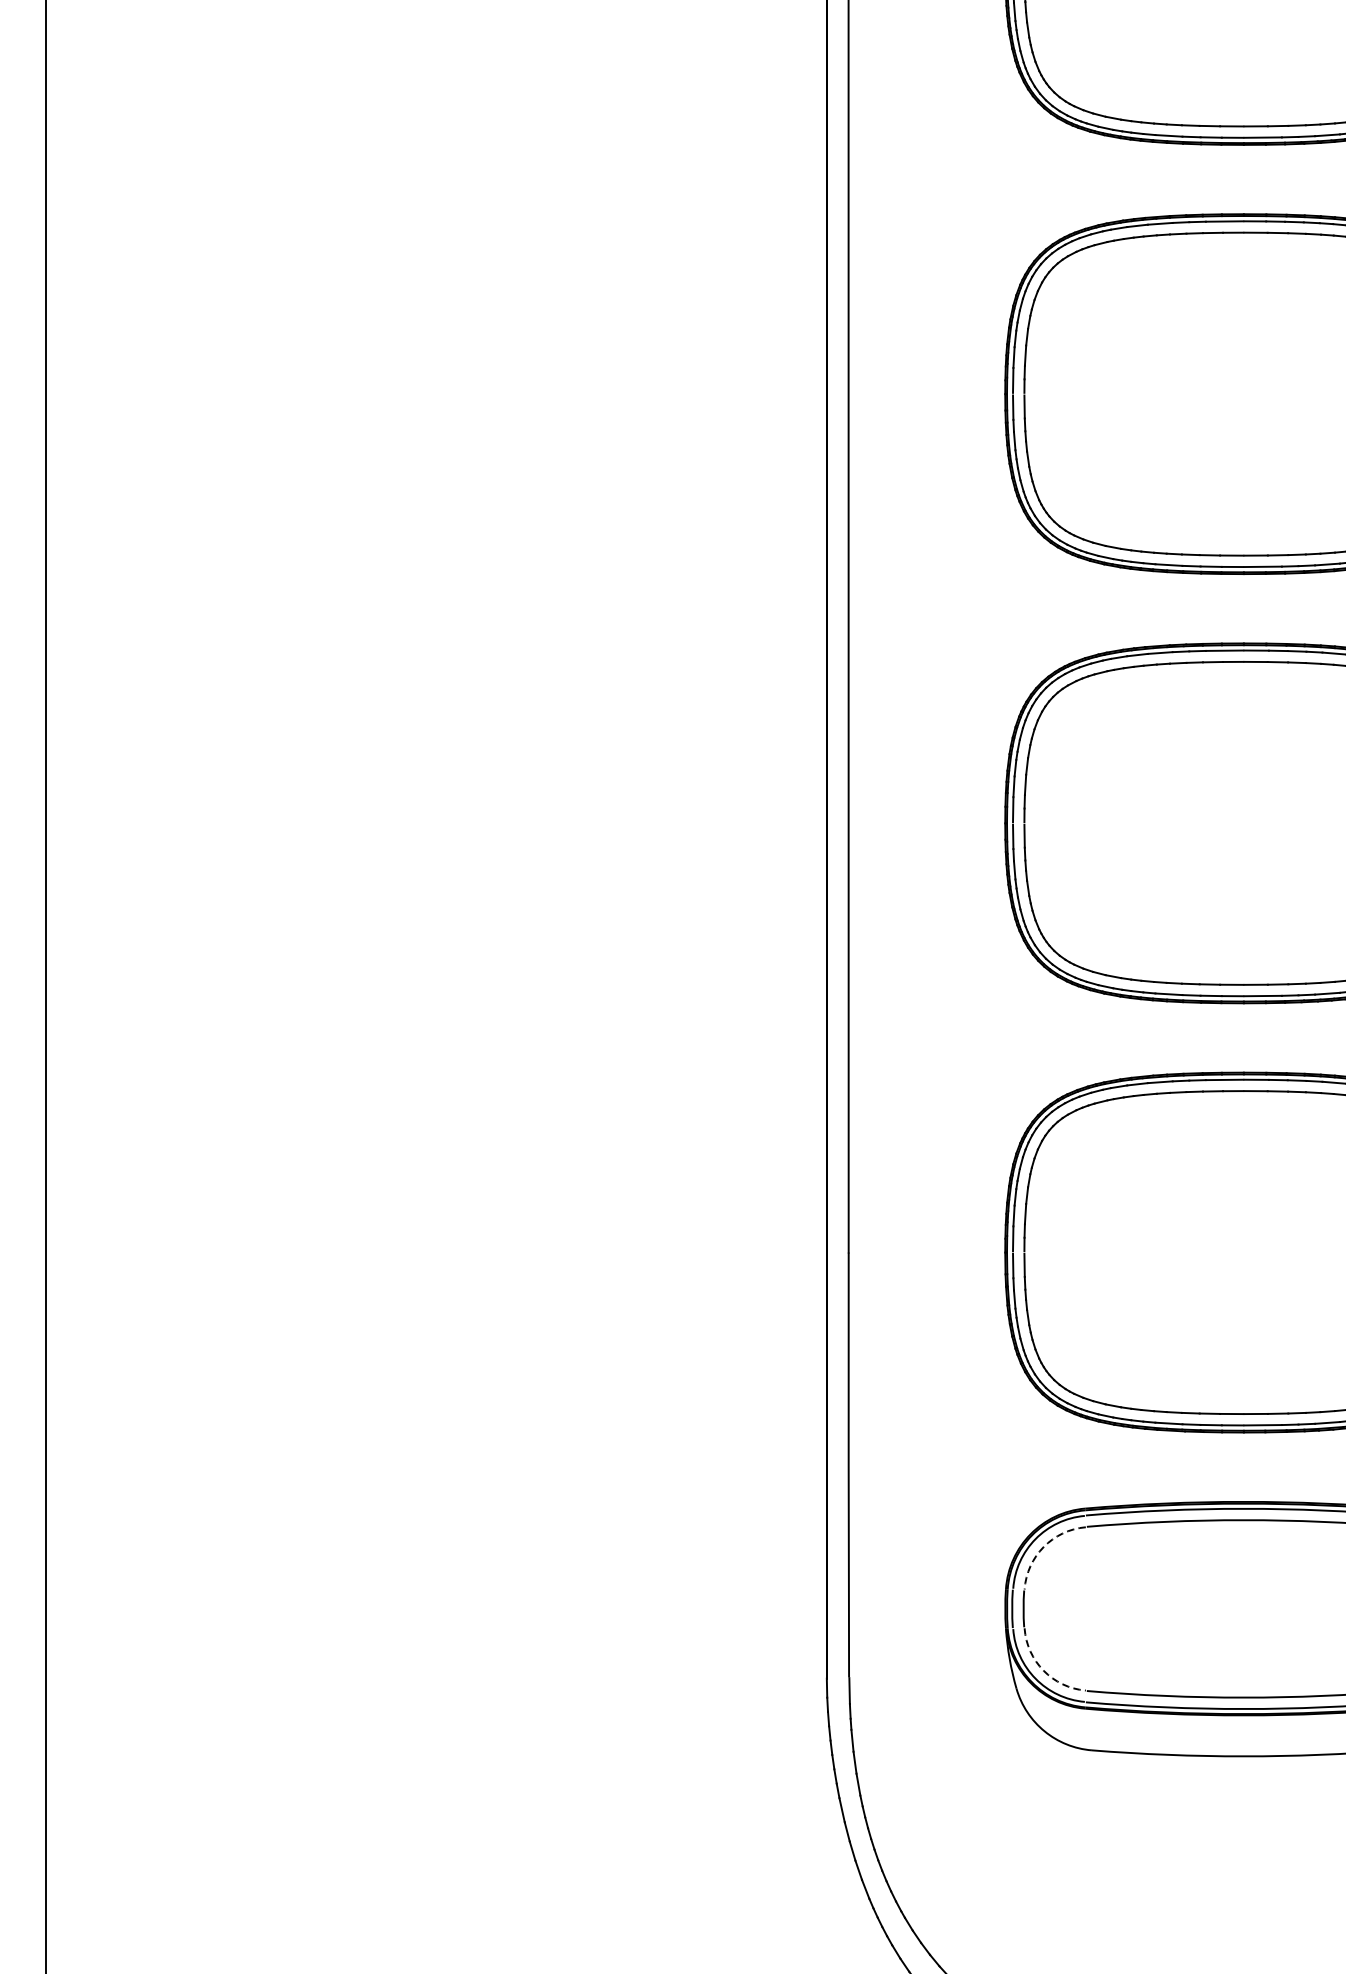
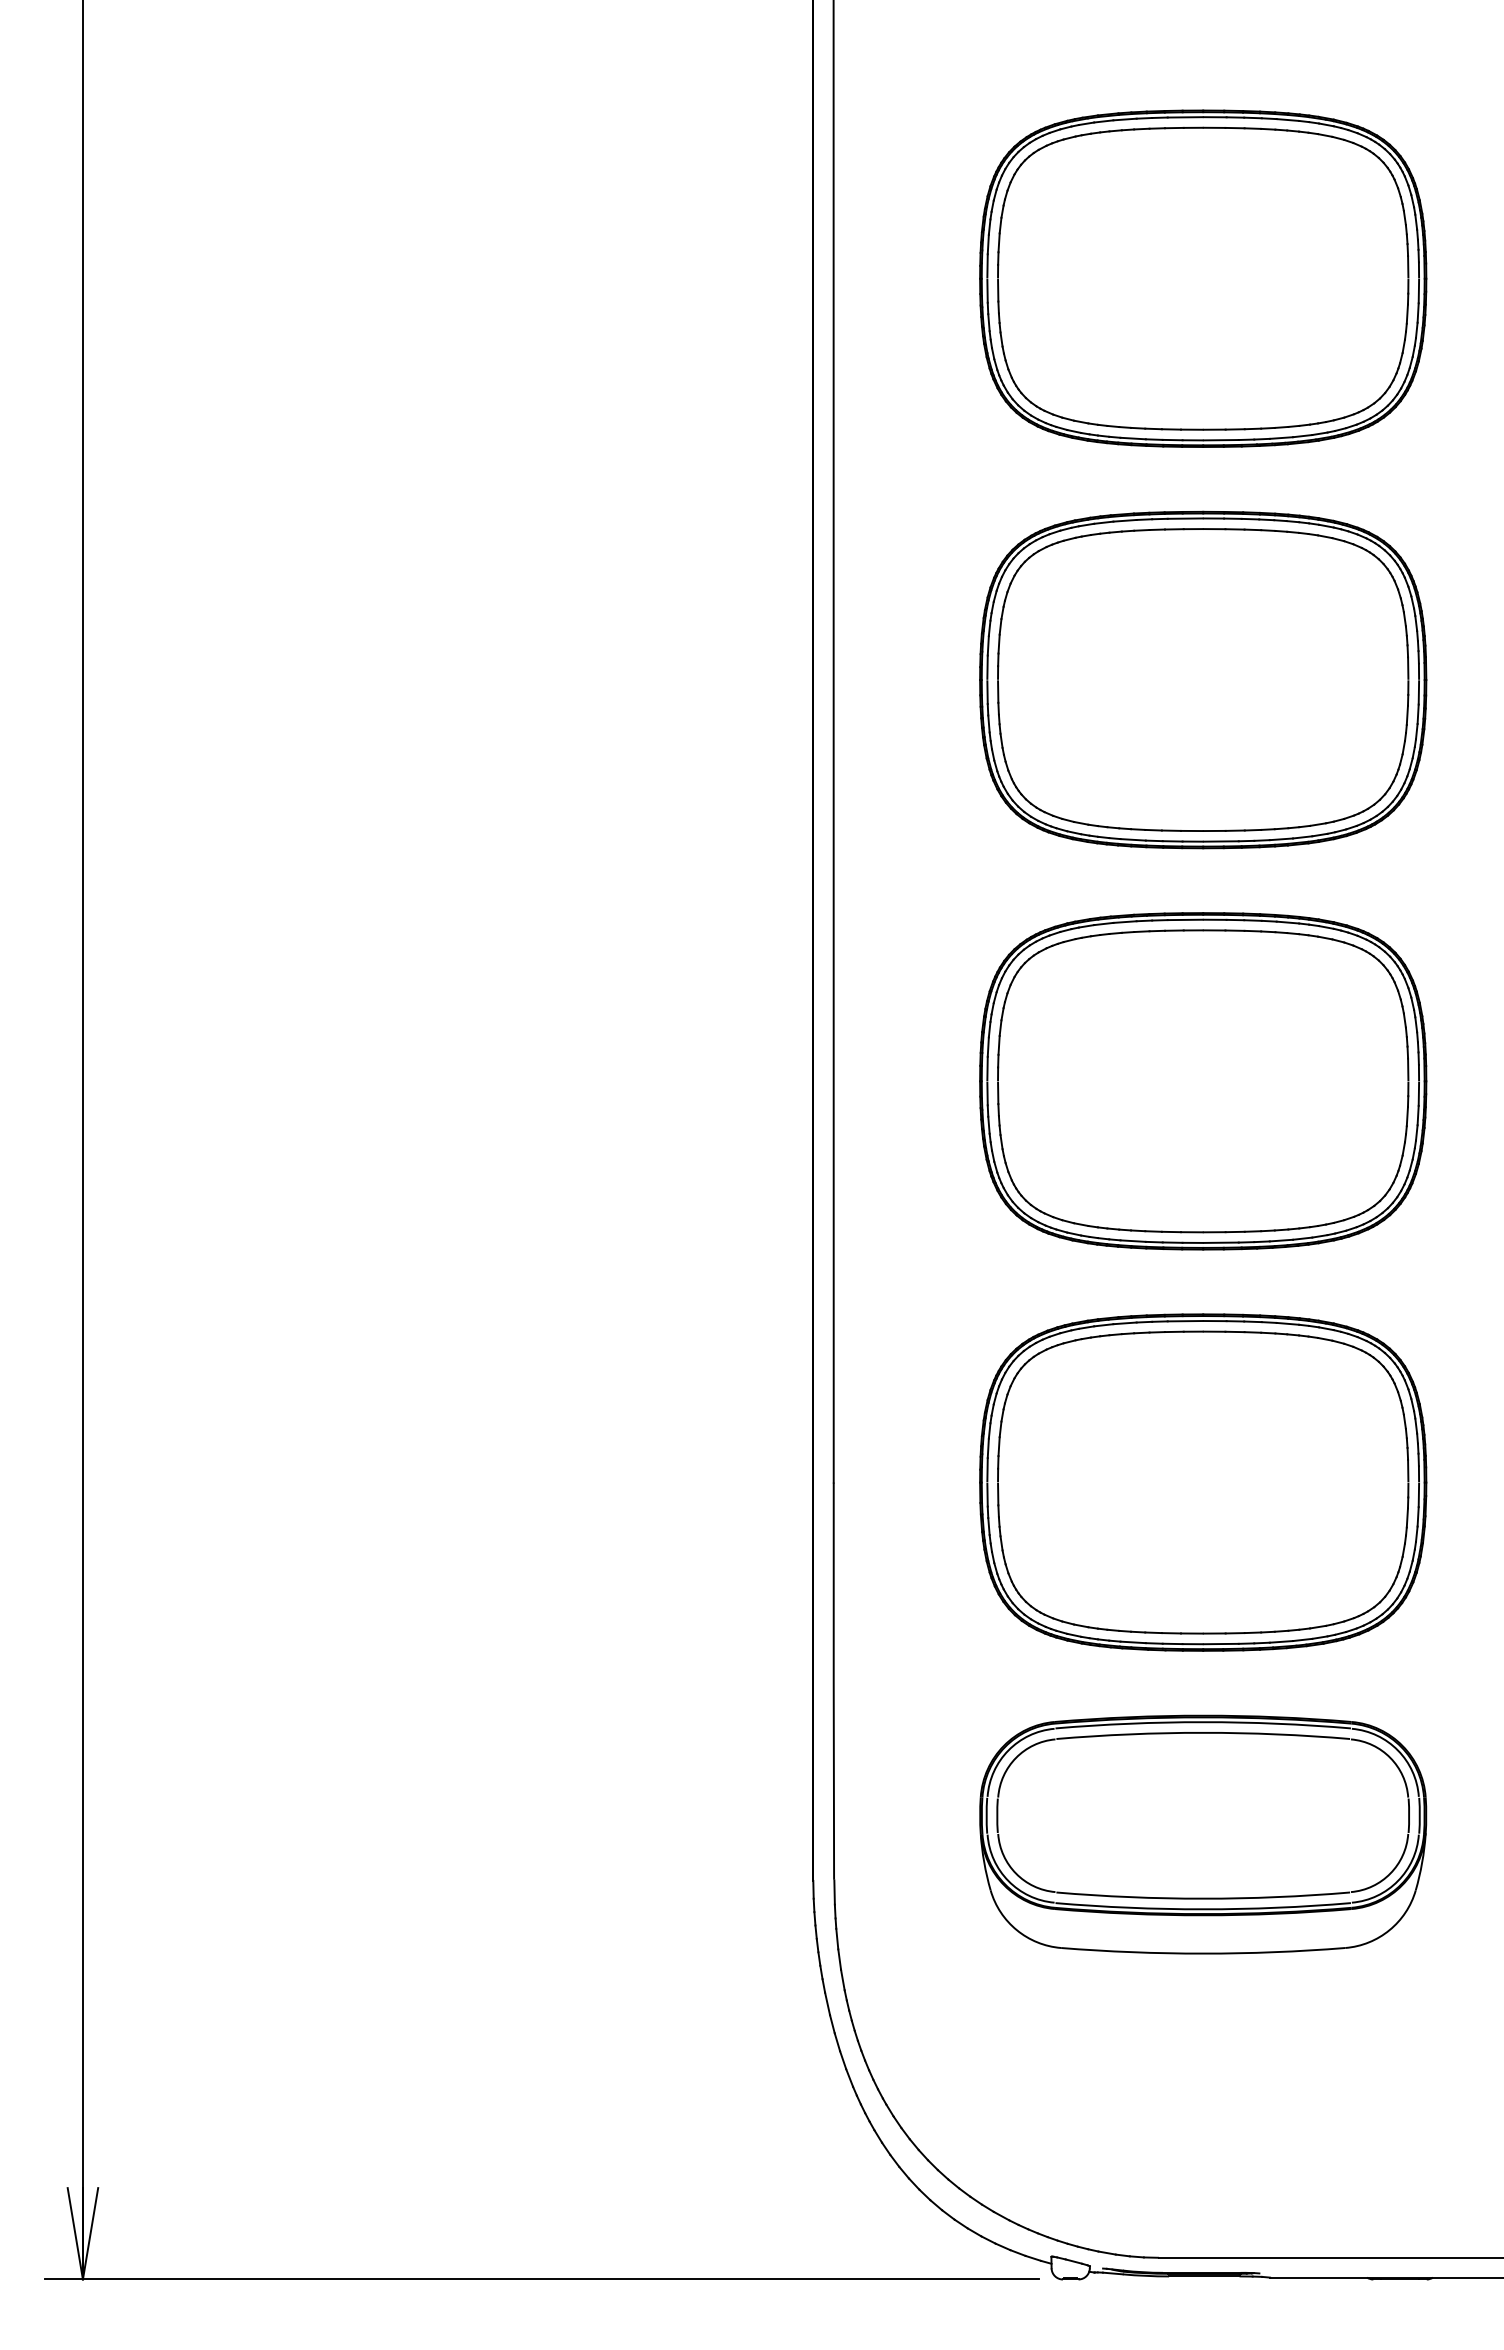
arc: (1044, 1546) -> (1016, 1757), dashed -> solid
arc: (1044, 1670) -> (1016, 1873), dashed -> solid

